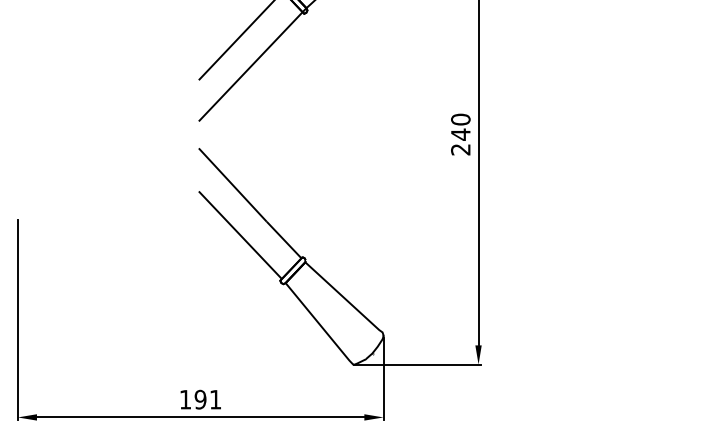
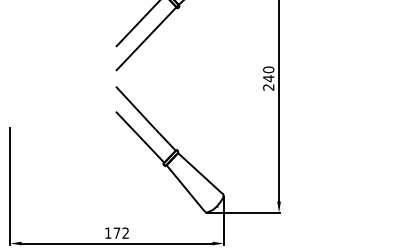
text: (206, 398) -> (120, 232), 191 -> 172

